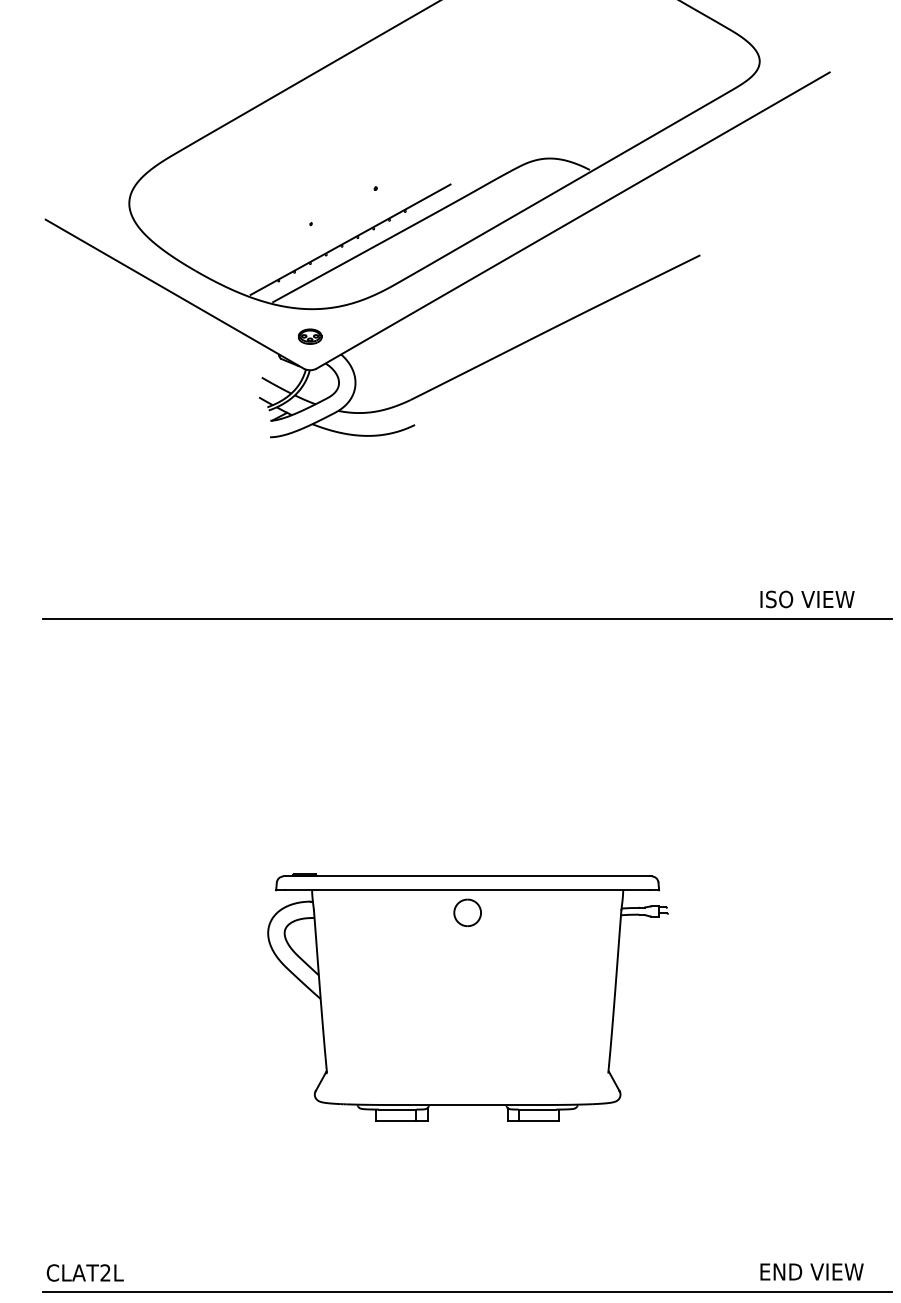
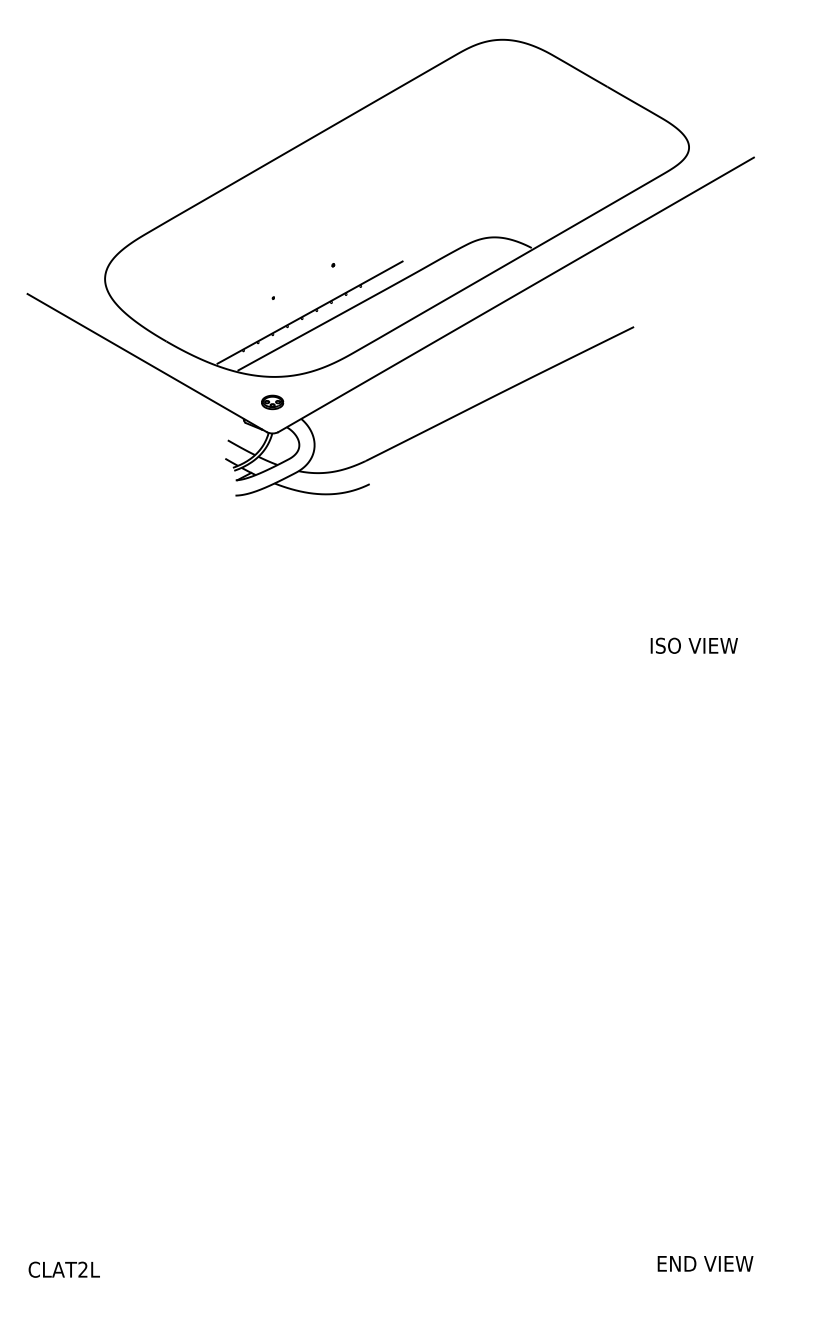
text: (806, 599) -> (693, 645), moved
line: (467, 619) -> (418, 664), removed
part: (467, 997) -> (418, 1014), removed
text: (812, 1271) -> (705, 1263), moved
line: (467, 1292) -> (418, 1287), removed

